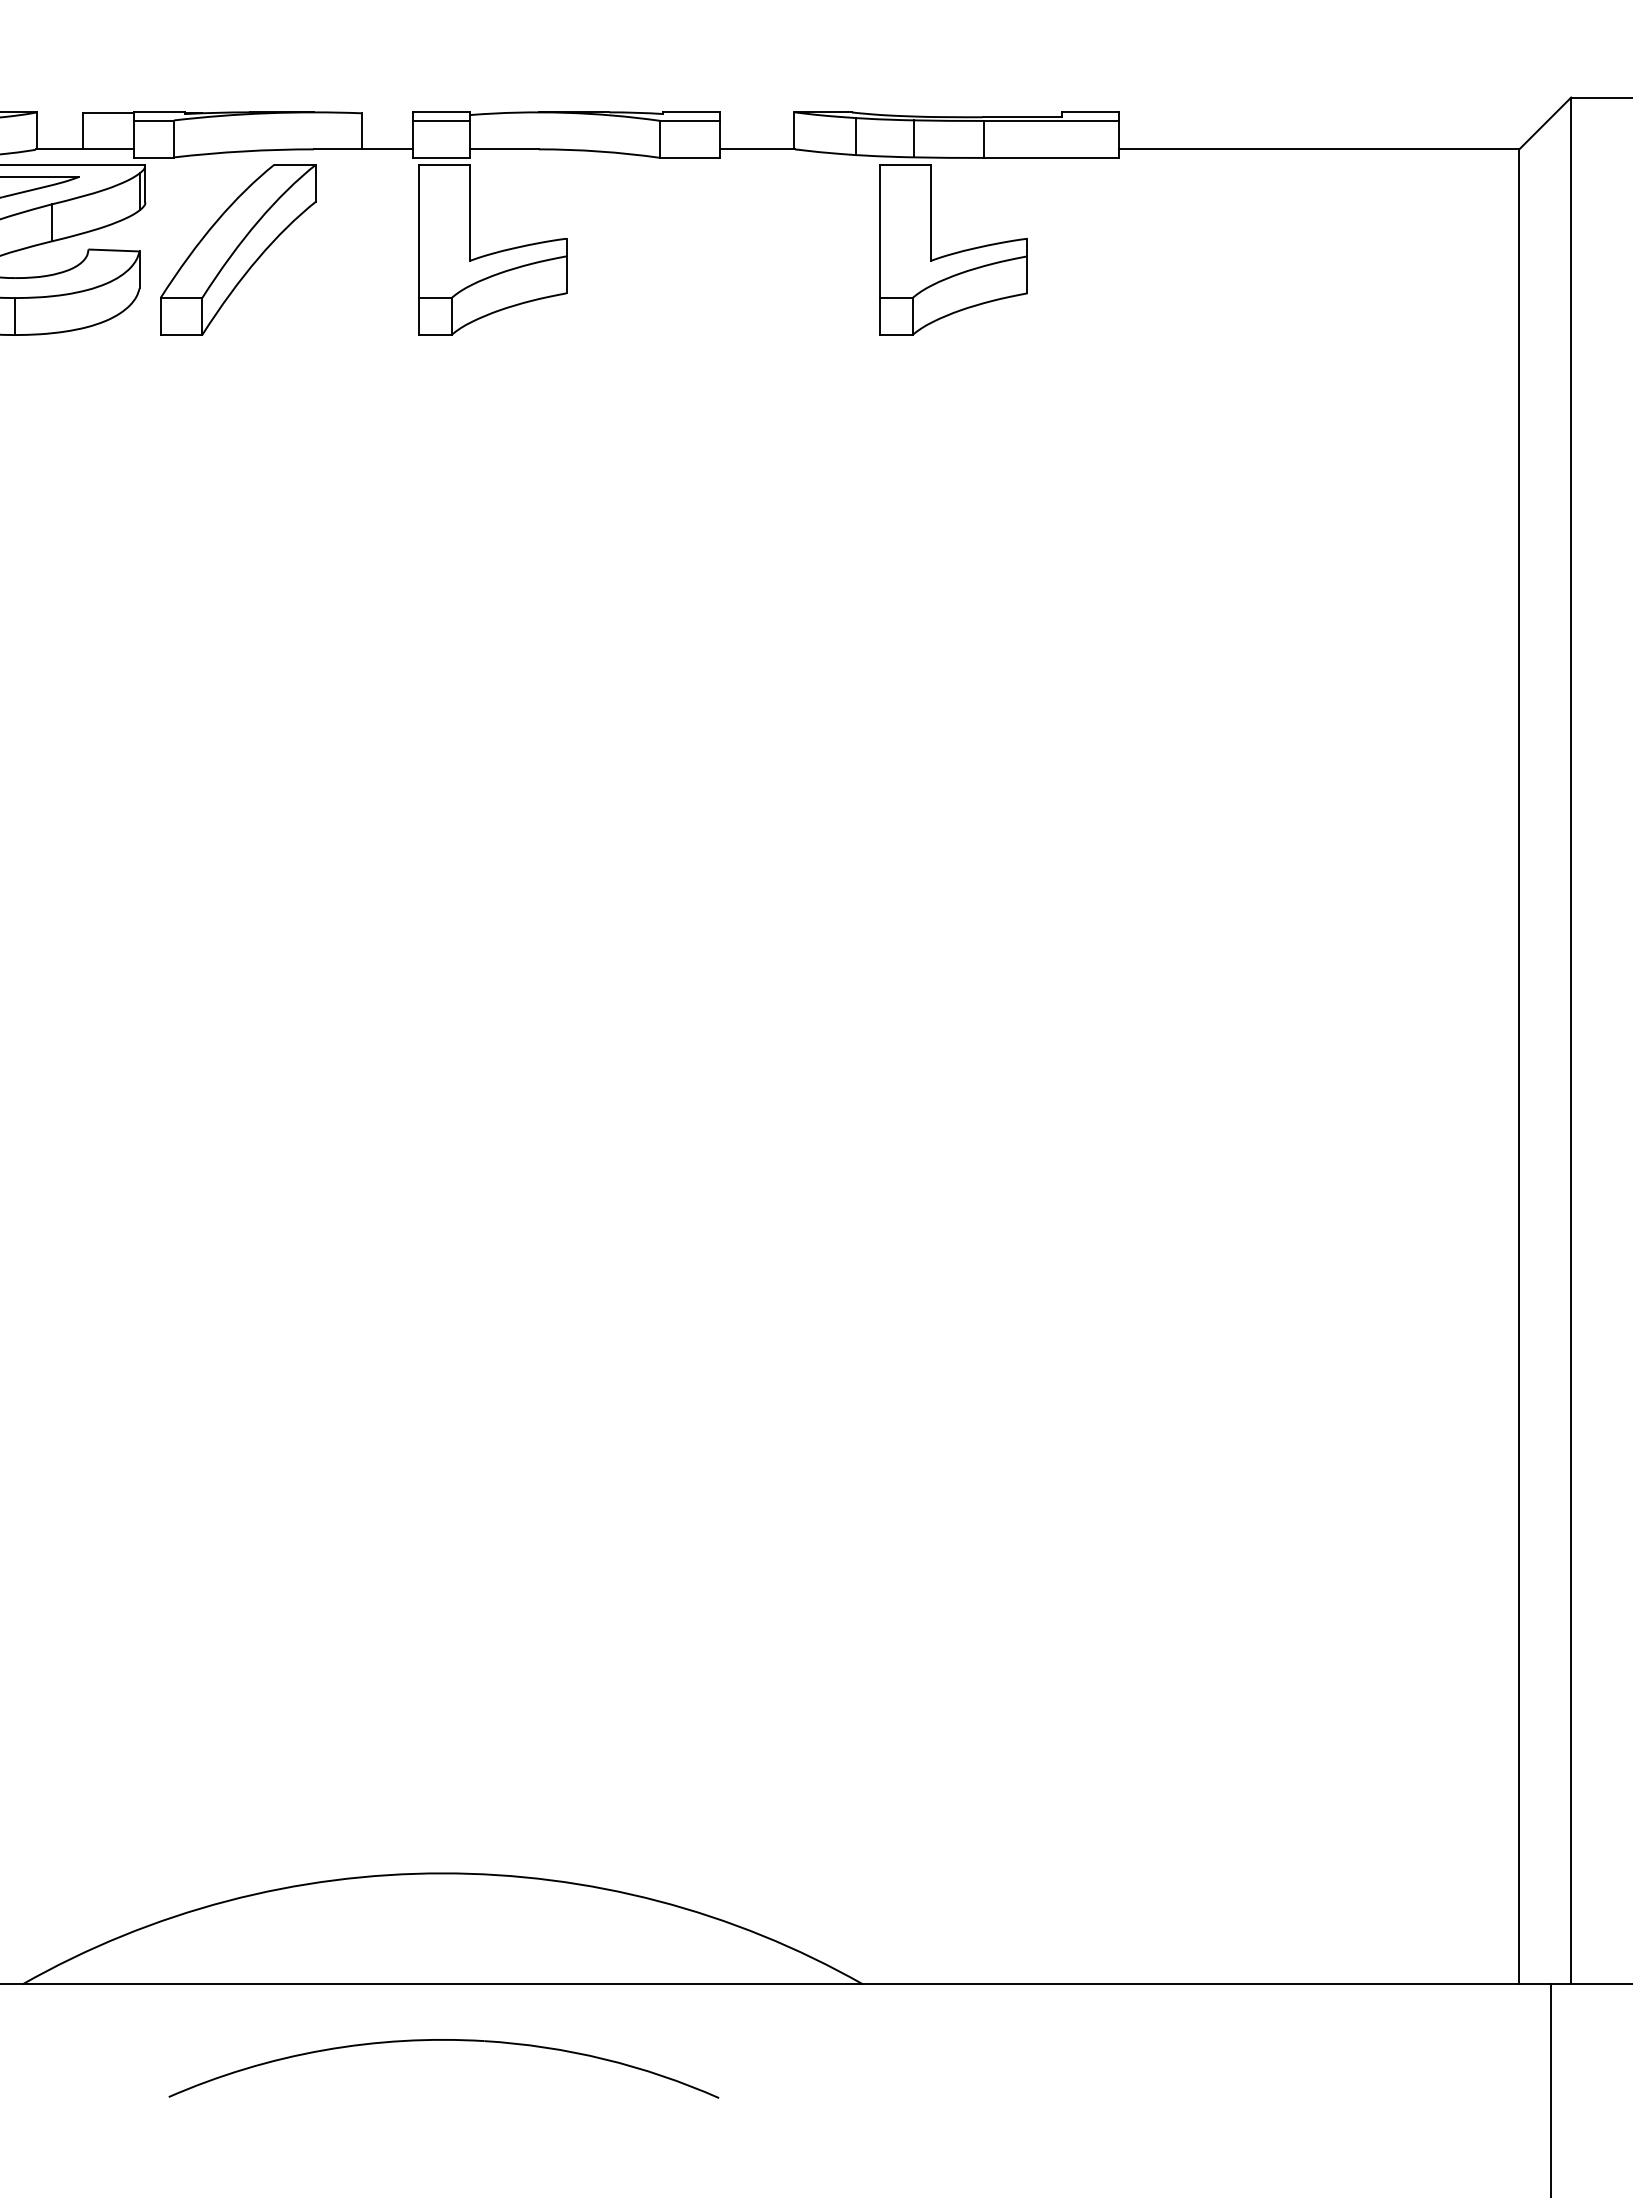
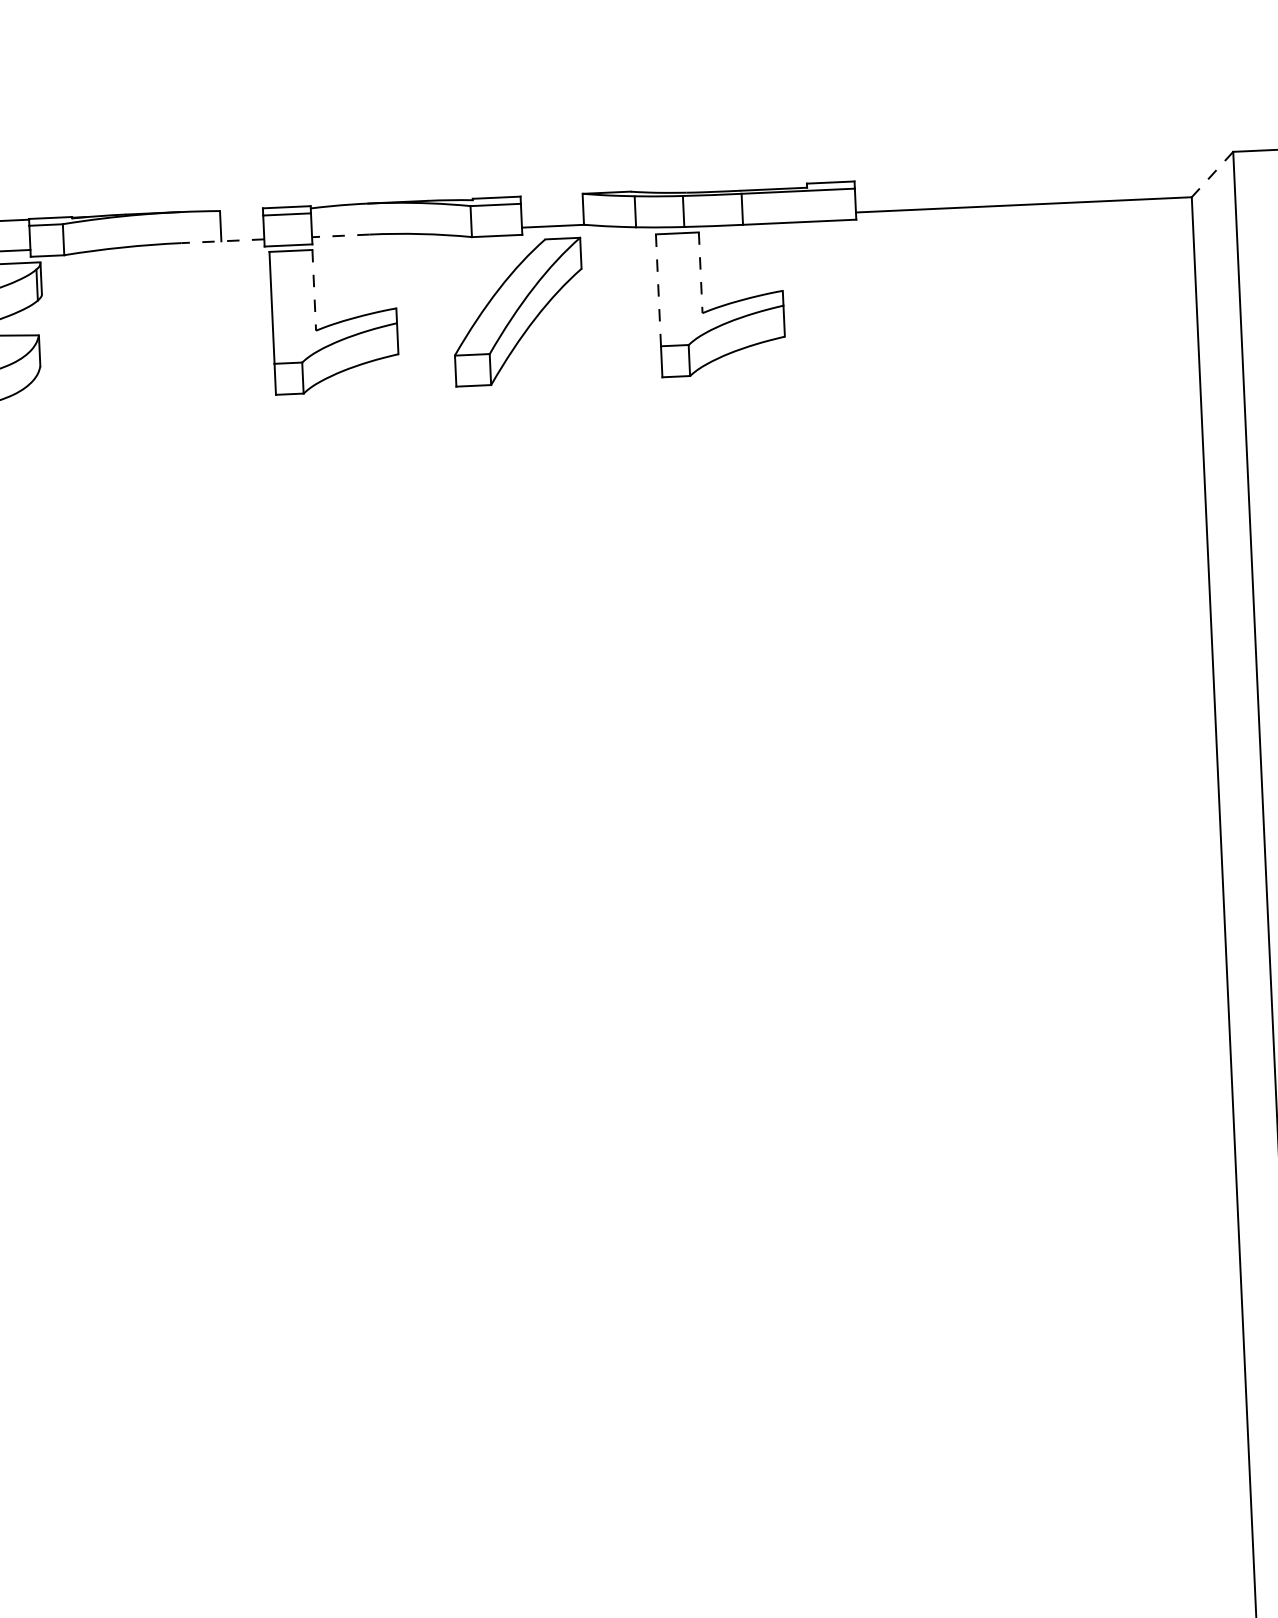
line: (1545, 123) -> (1212, 174), solid -> dashed
line: (363, 149) -> (222, 241), solid -> dashed
line: (503, 149) -> (340, 236), solid -> dashed
line: (469, 213) -> (314, 290), solid -> dashed
line: (930, 213) -> (700, 273), solid -> dashed
line: (879, 231) -> (658, 290), solid -> dashed
part: (238, 249) -> (518, 311), moved

